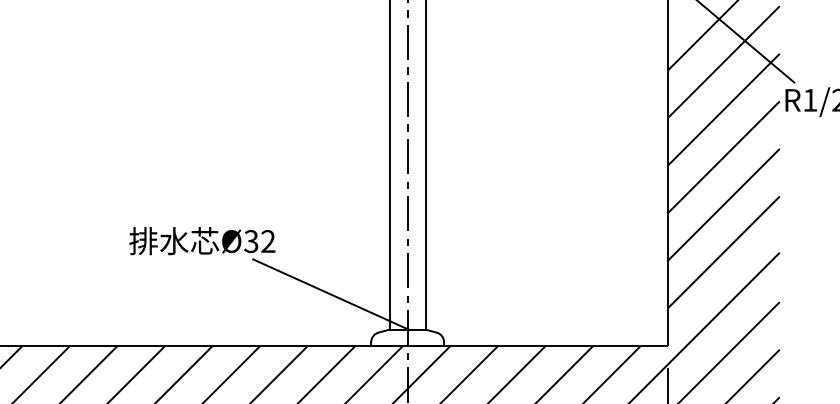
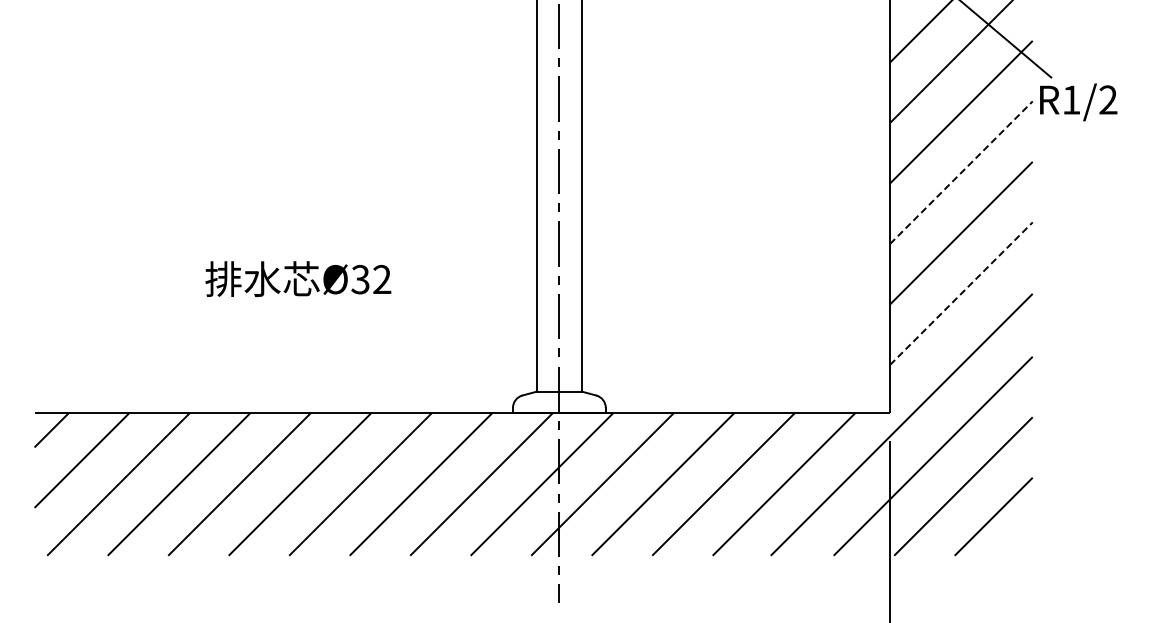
line: (723, 157) -> (961, 172), solid -> dashed
line: (723, 252) -> (961, 293), solid -> dashed
line: (330, 294) -> (461, 346), removed

